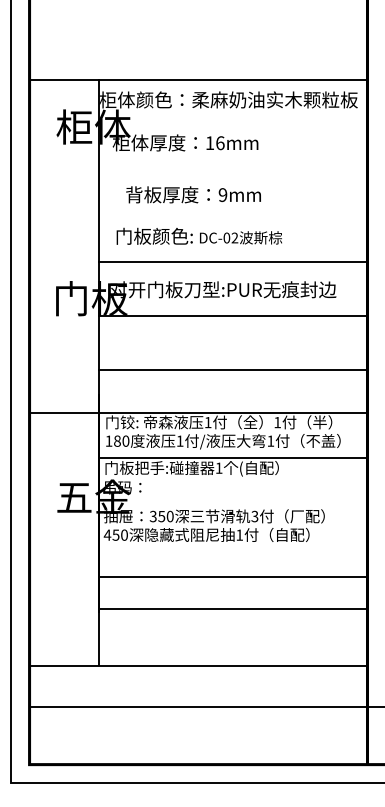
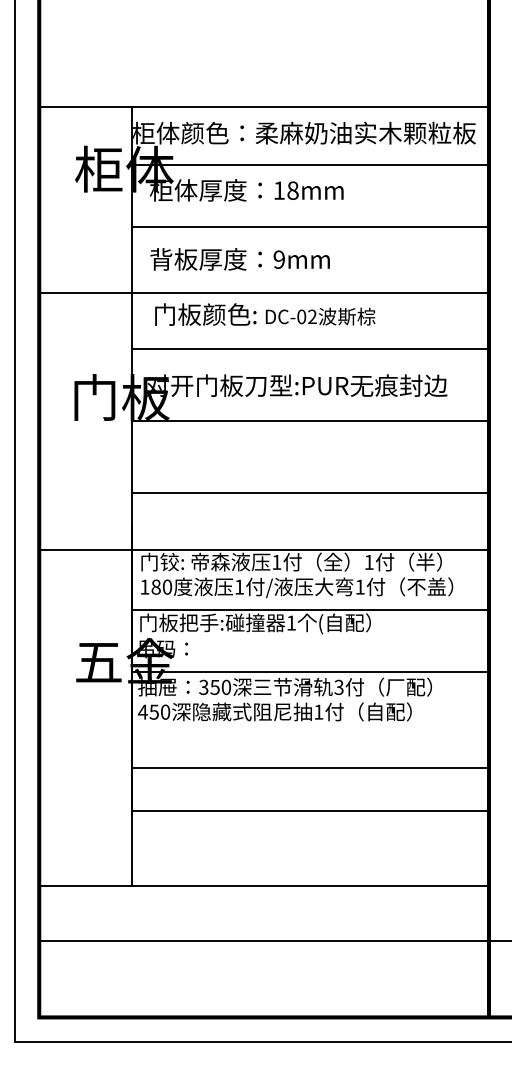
line: (232, 124) -> (309, 165), added
text: (220, 143) -> (293, 191), 16mm -> 18mm
line: (232, 170) -> (309, 227), added
text: (193, 194) -> (240, 258), moved
line: (198, 220) -> (263, 293), added
line: (232, 504) -> (309, 671), added

